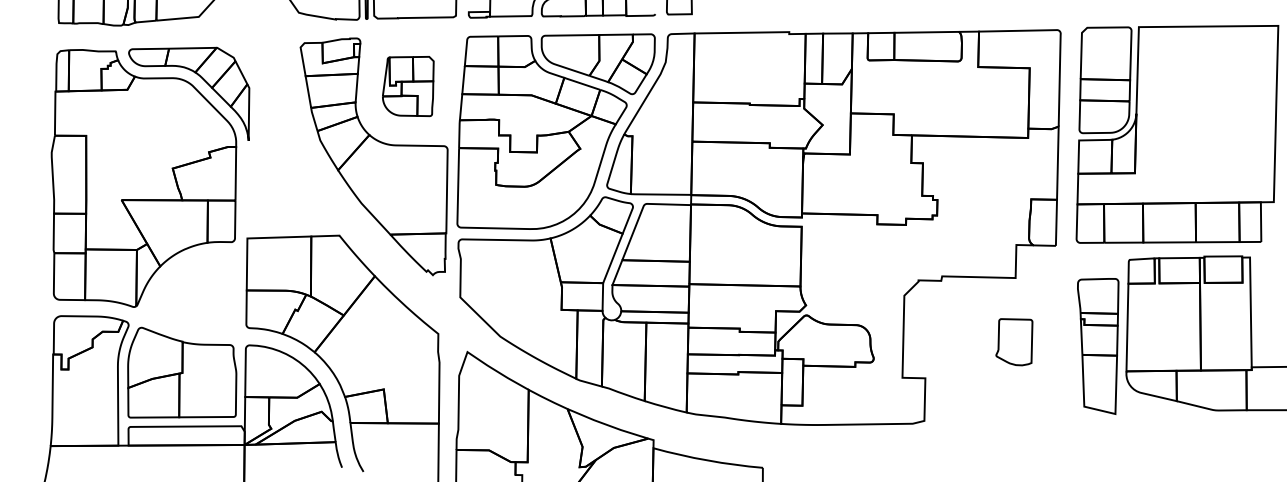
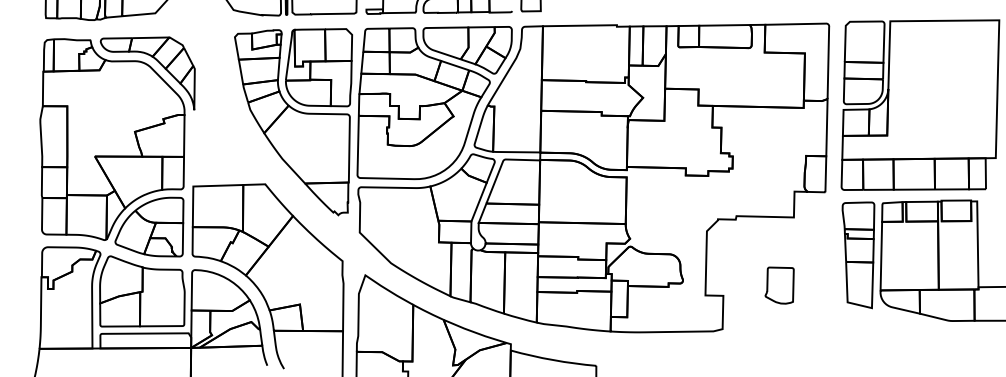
part: (408, 86) -> (319, 67), size x1.67
part: (190, 290) -> (148, 227), added
part: (1014, 342) -> (779, 285), moved
part: (1098, 346) -> (858, 255), moved

